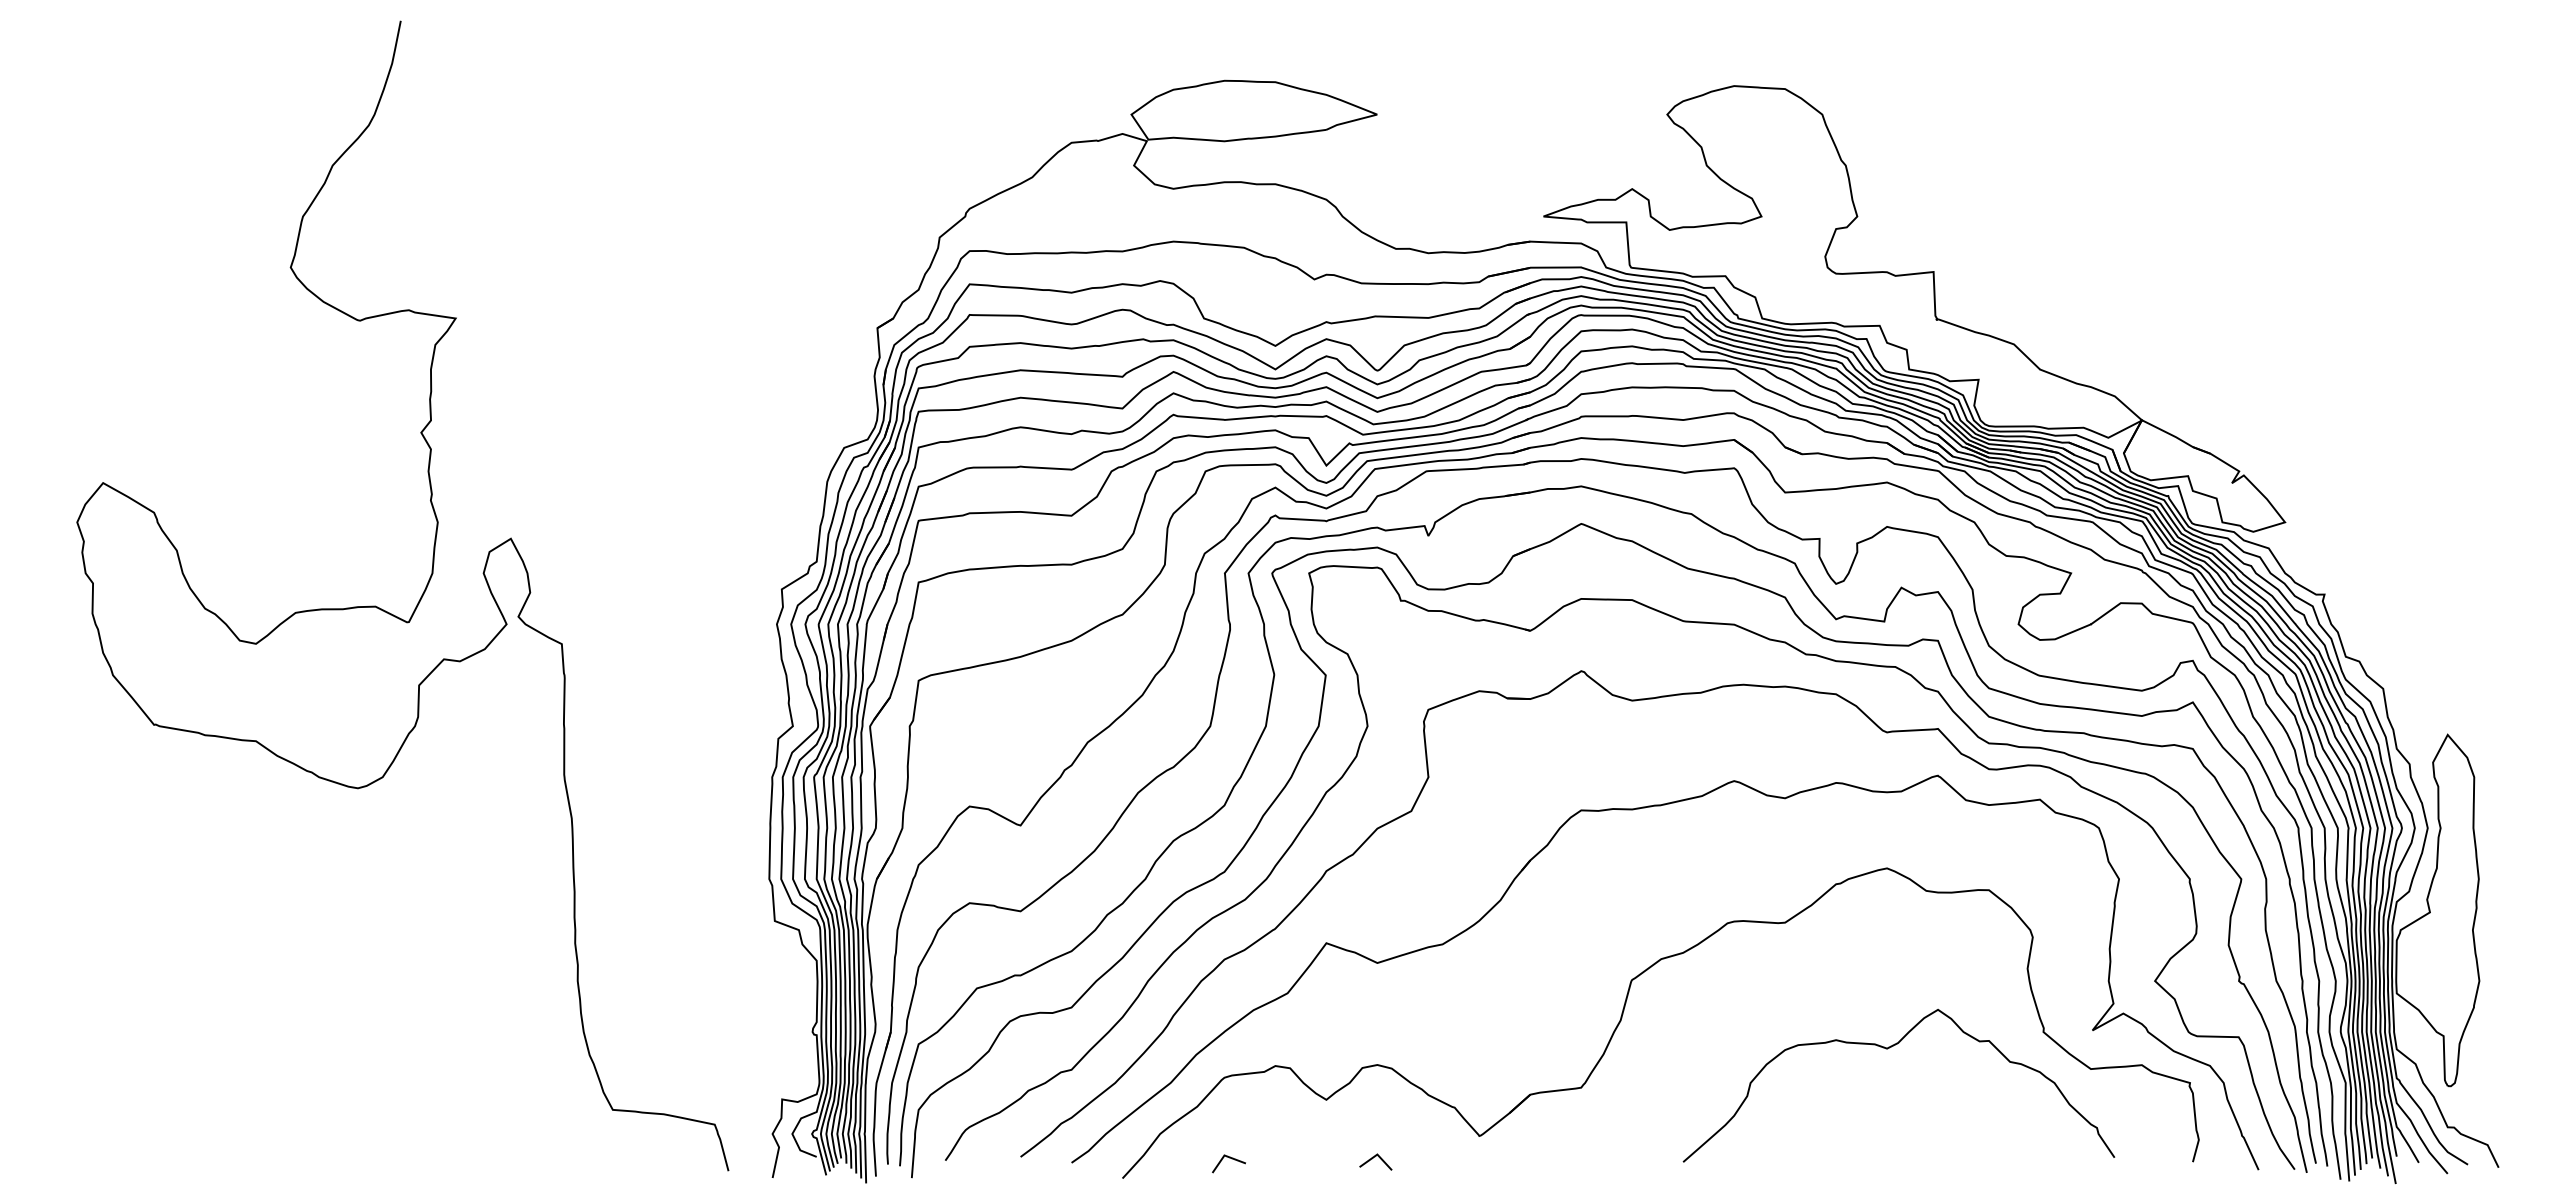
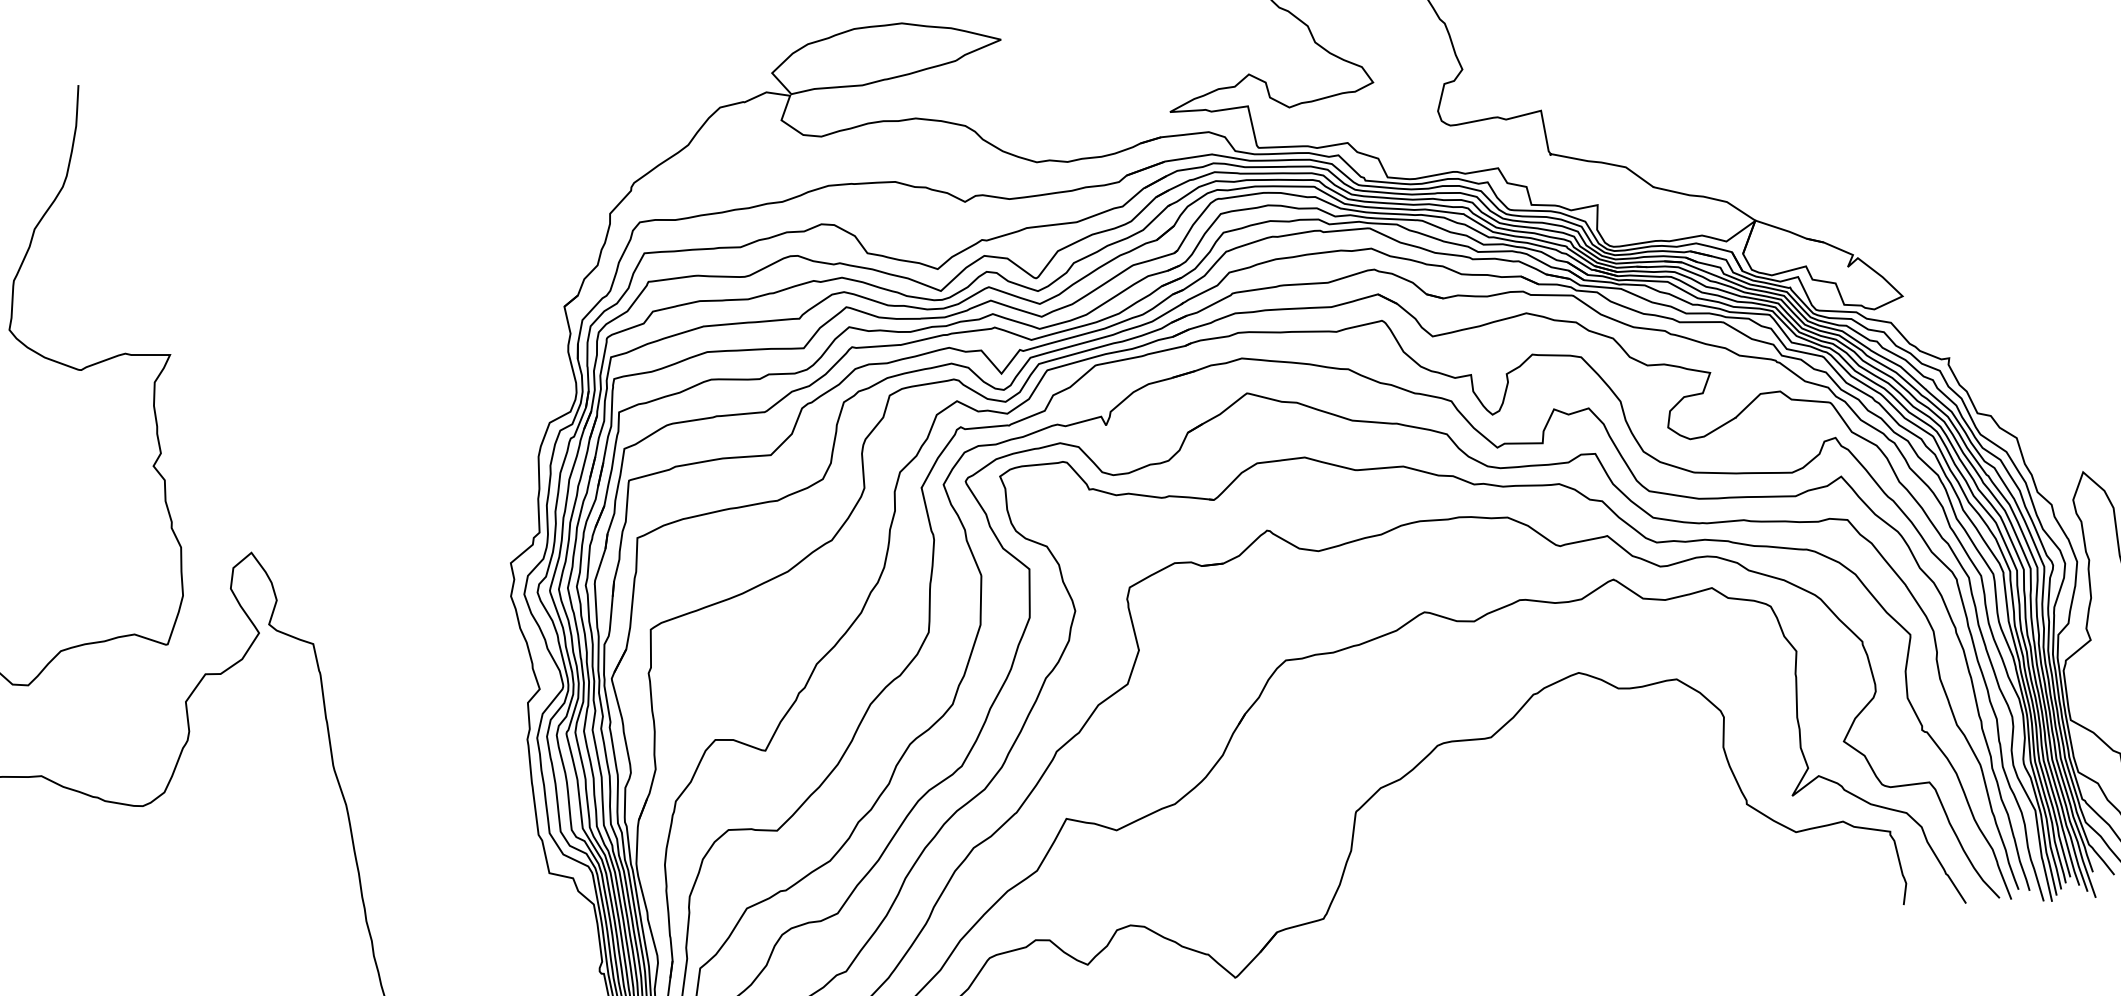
curve: (1887, 1049) -> (1603, 841), removed

